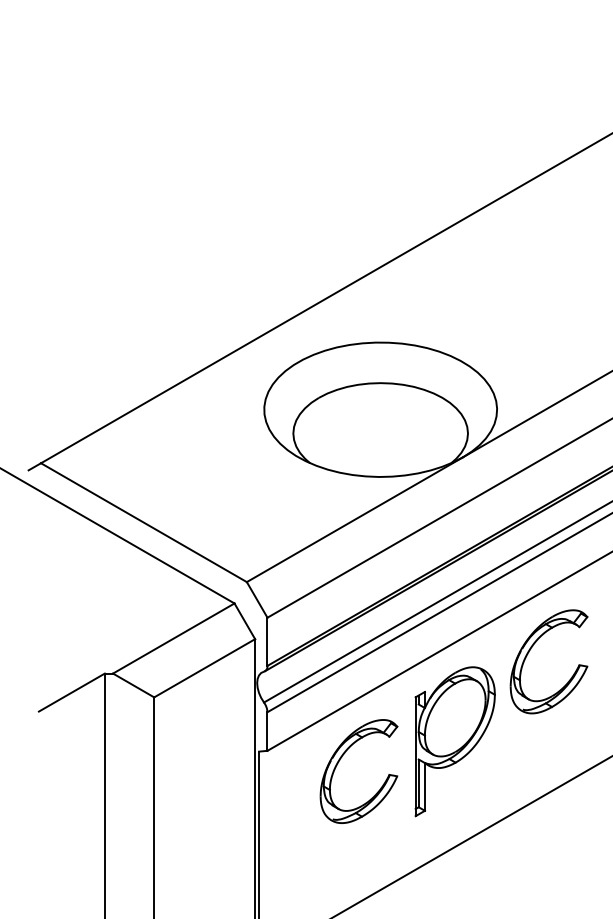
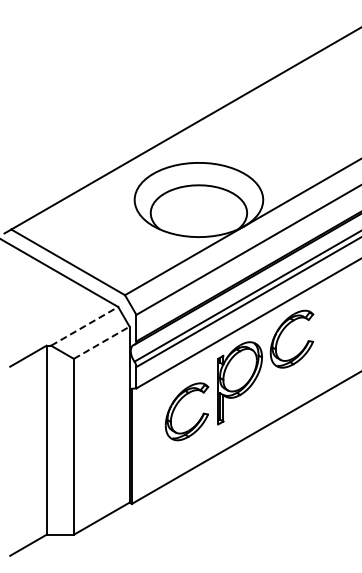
line: (173, 638) -> (84, 326), solid -> dashed
line: (206, 667) -> (102, 342), solid -> dashed
part: (341, 760) -> (177, 405), moved

